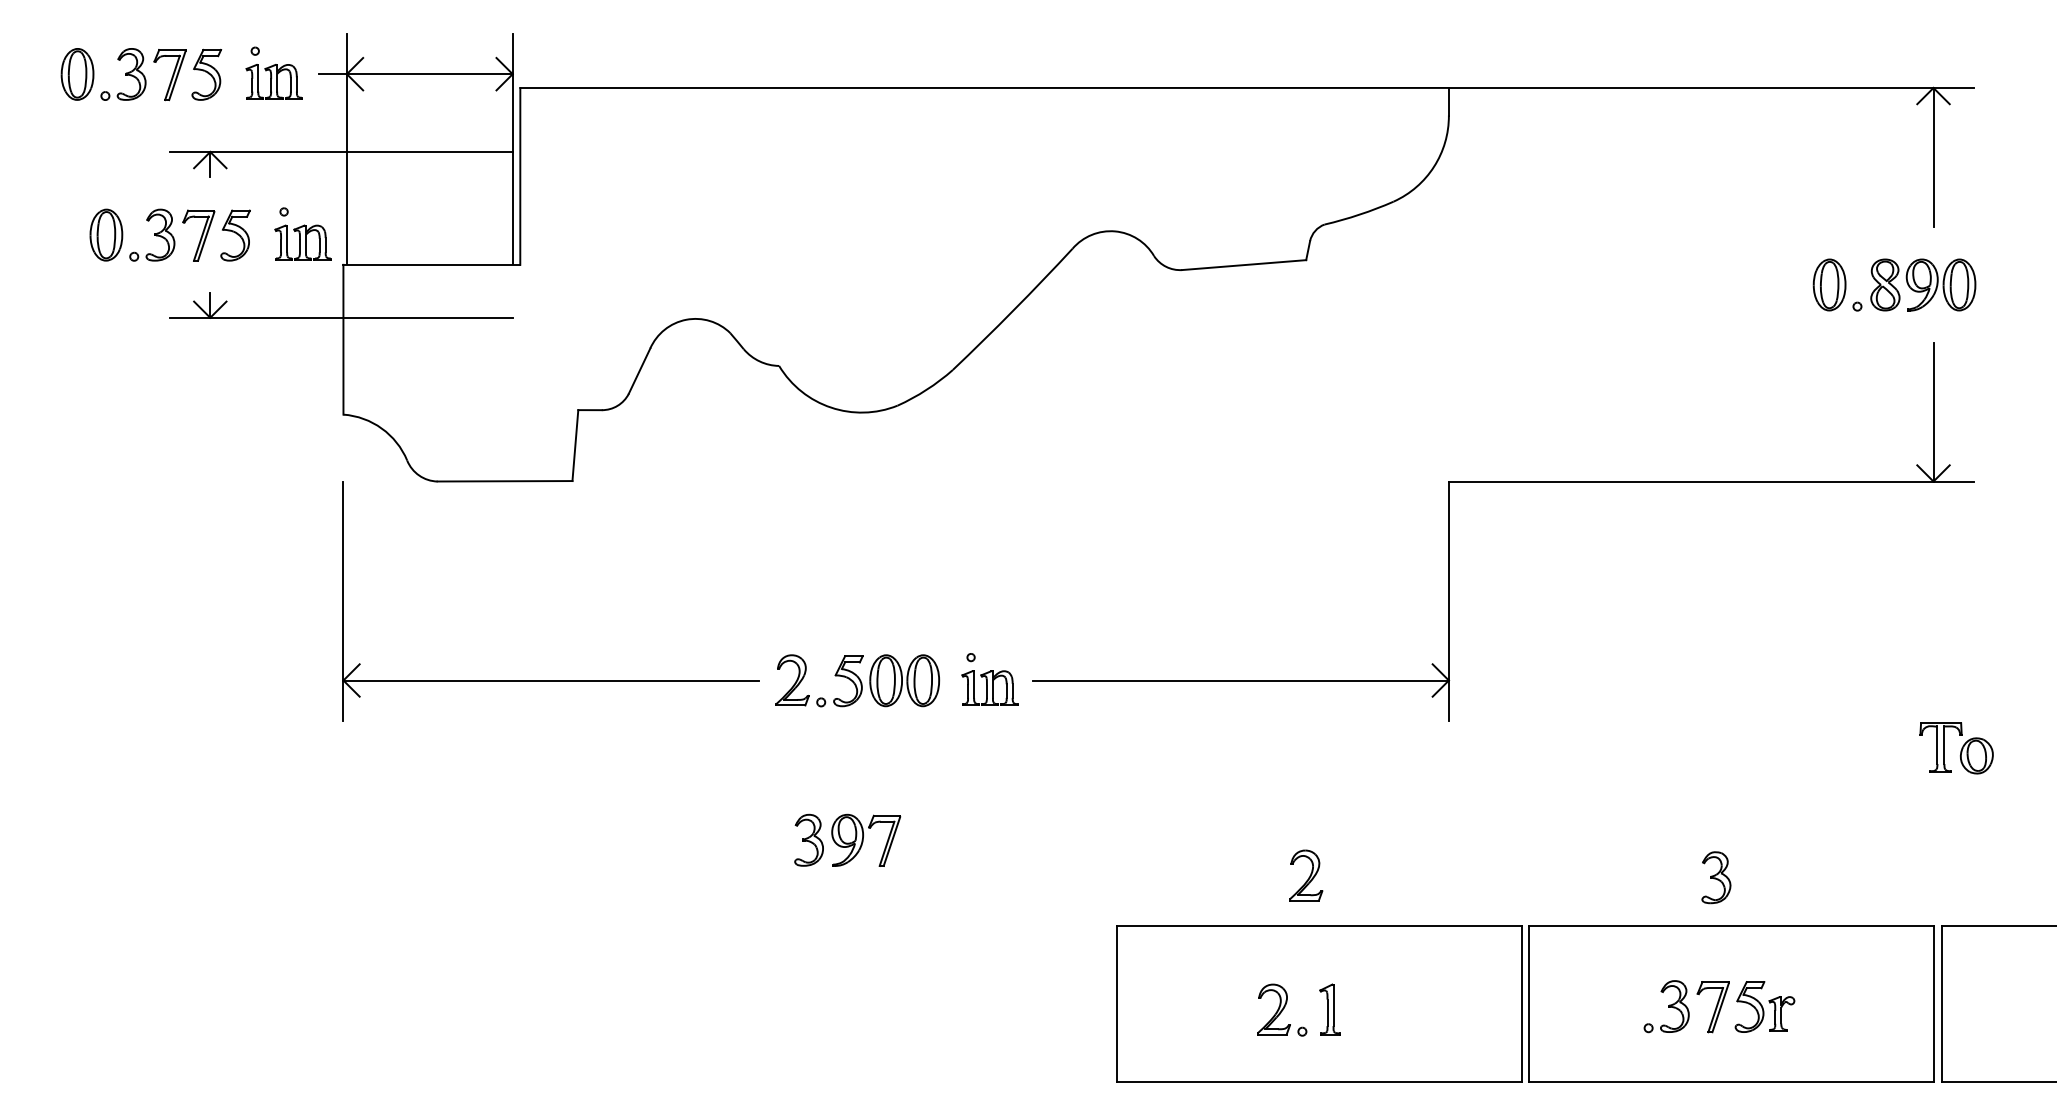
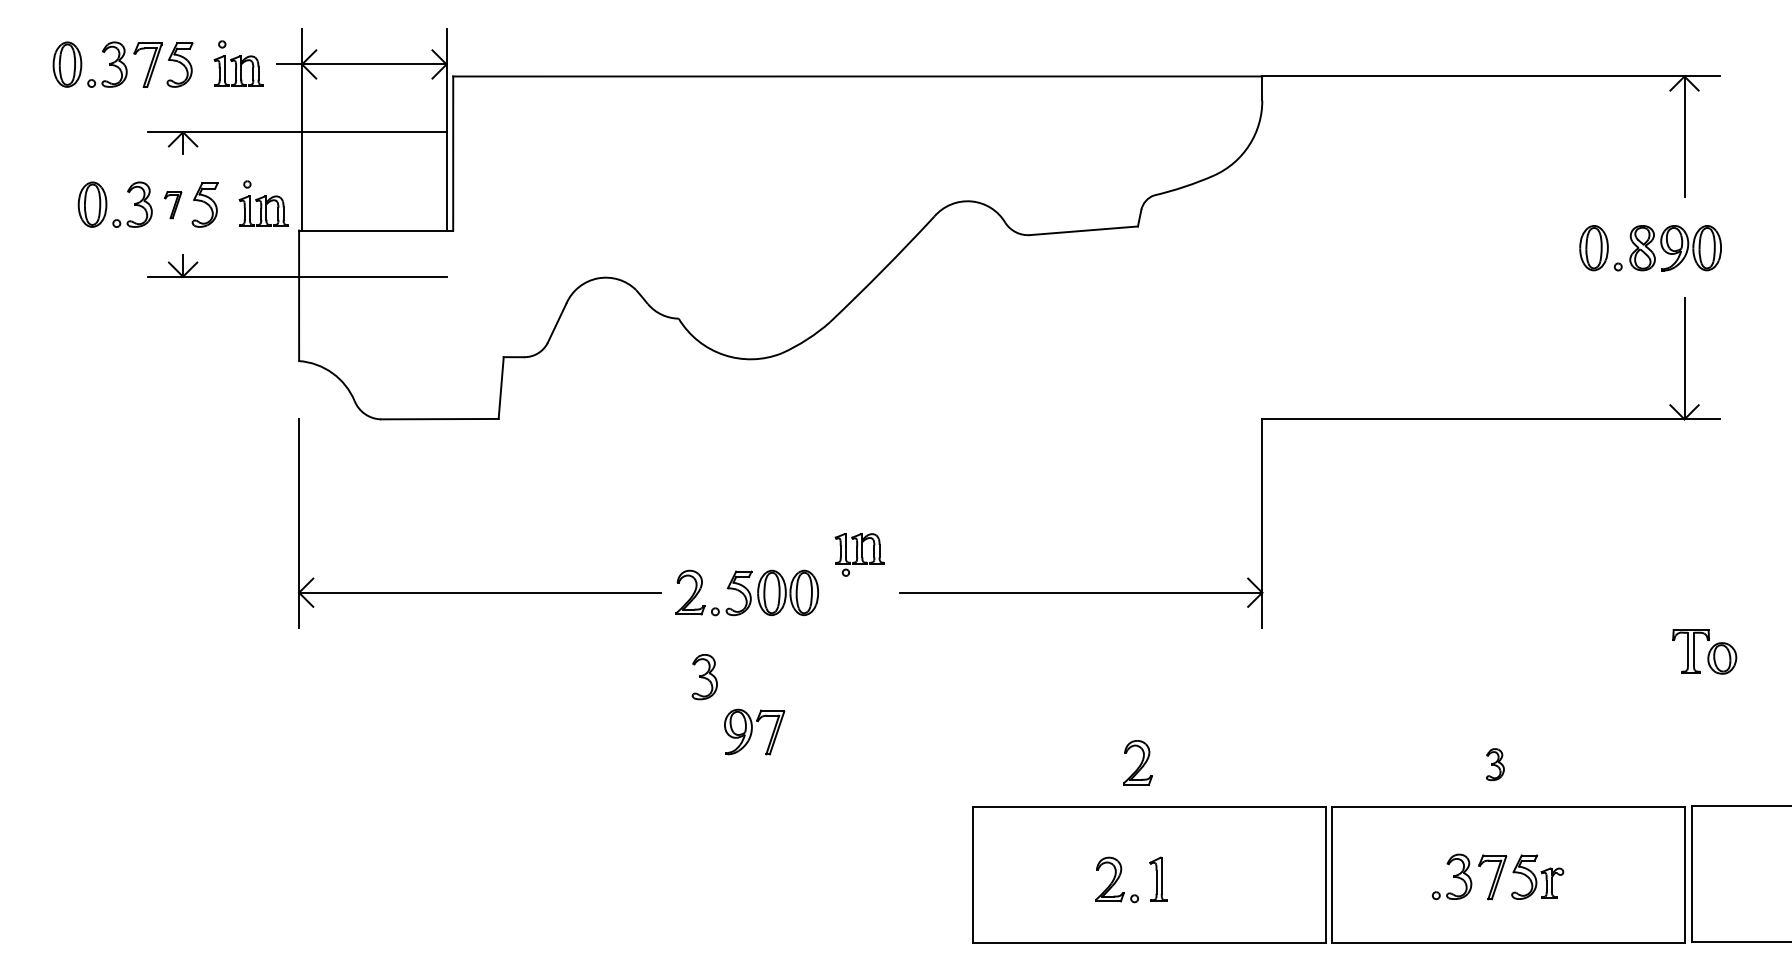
part: (198, 235) -> (172, 205), size x0.6
part: (989, 687) -> (859, 548), moved
part: (808, 839) -> (704, 676), moved
part: (1716, 877) -> (1495, 764), size x0.7

